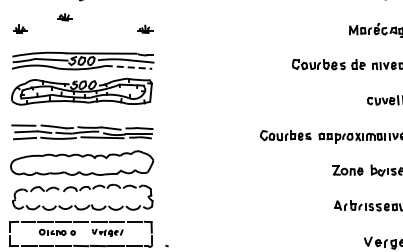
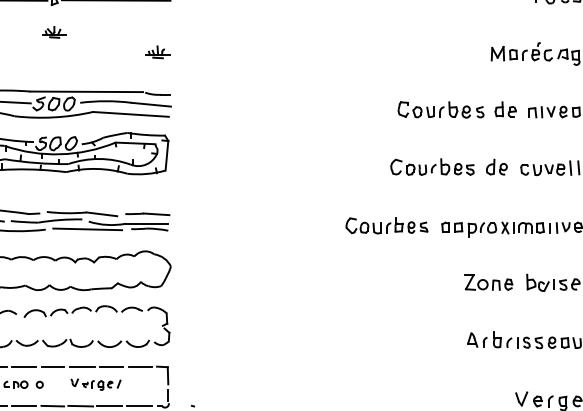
part: (64, 17) -> (53, 32), moved
line: (129, 67) -> (131, 114), dashed -> solid
part: (323, 99) -> (448, 166), added

